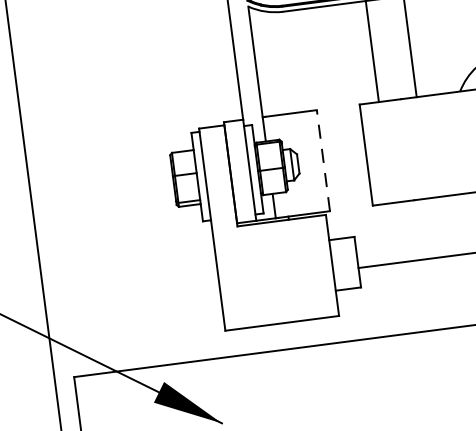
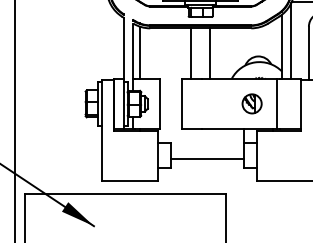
line: (268, 62) -> (139, 52), added
line: (323, 159) -> (160, 103), dashed -> solid

